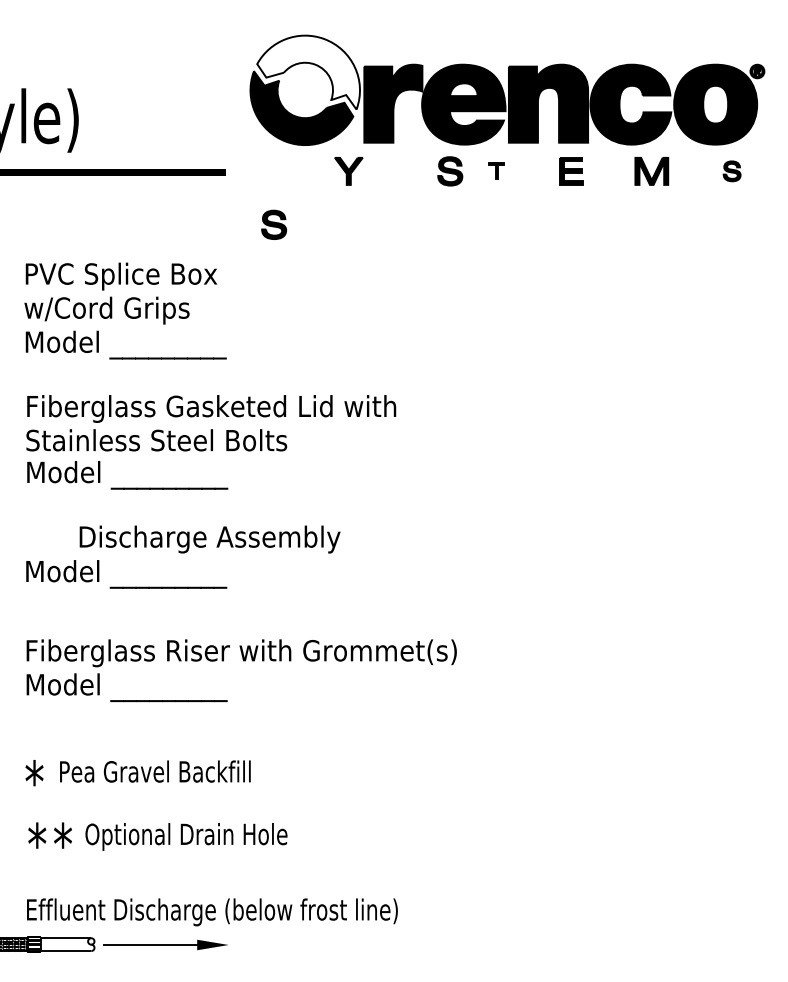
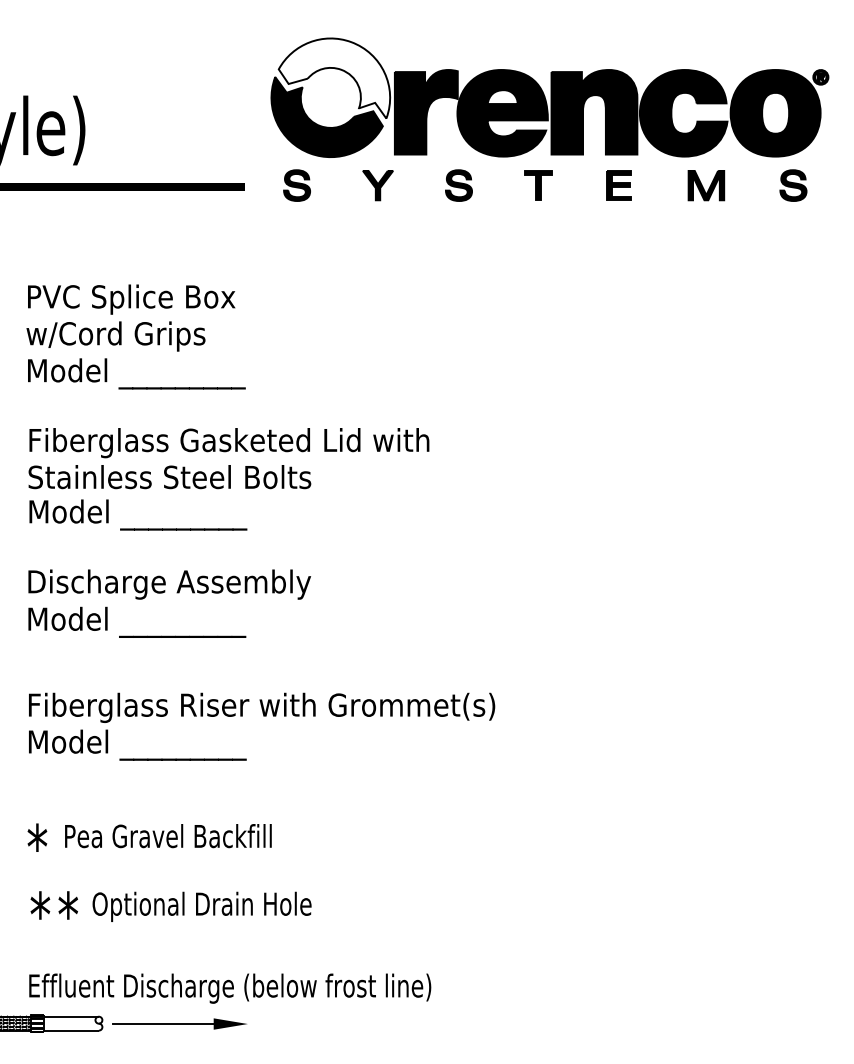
part: (449, 171) -> (458, 185), moved
part: (496, 171) -> (538, 185), size x1.67
part: (732, 171) -> (793, 185), size x1.43
part: (273, 224) -> (296, 185), moved
text: (209, 539) -> (169, 584), moved

